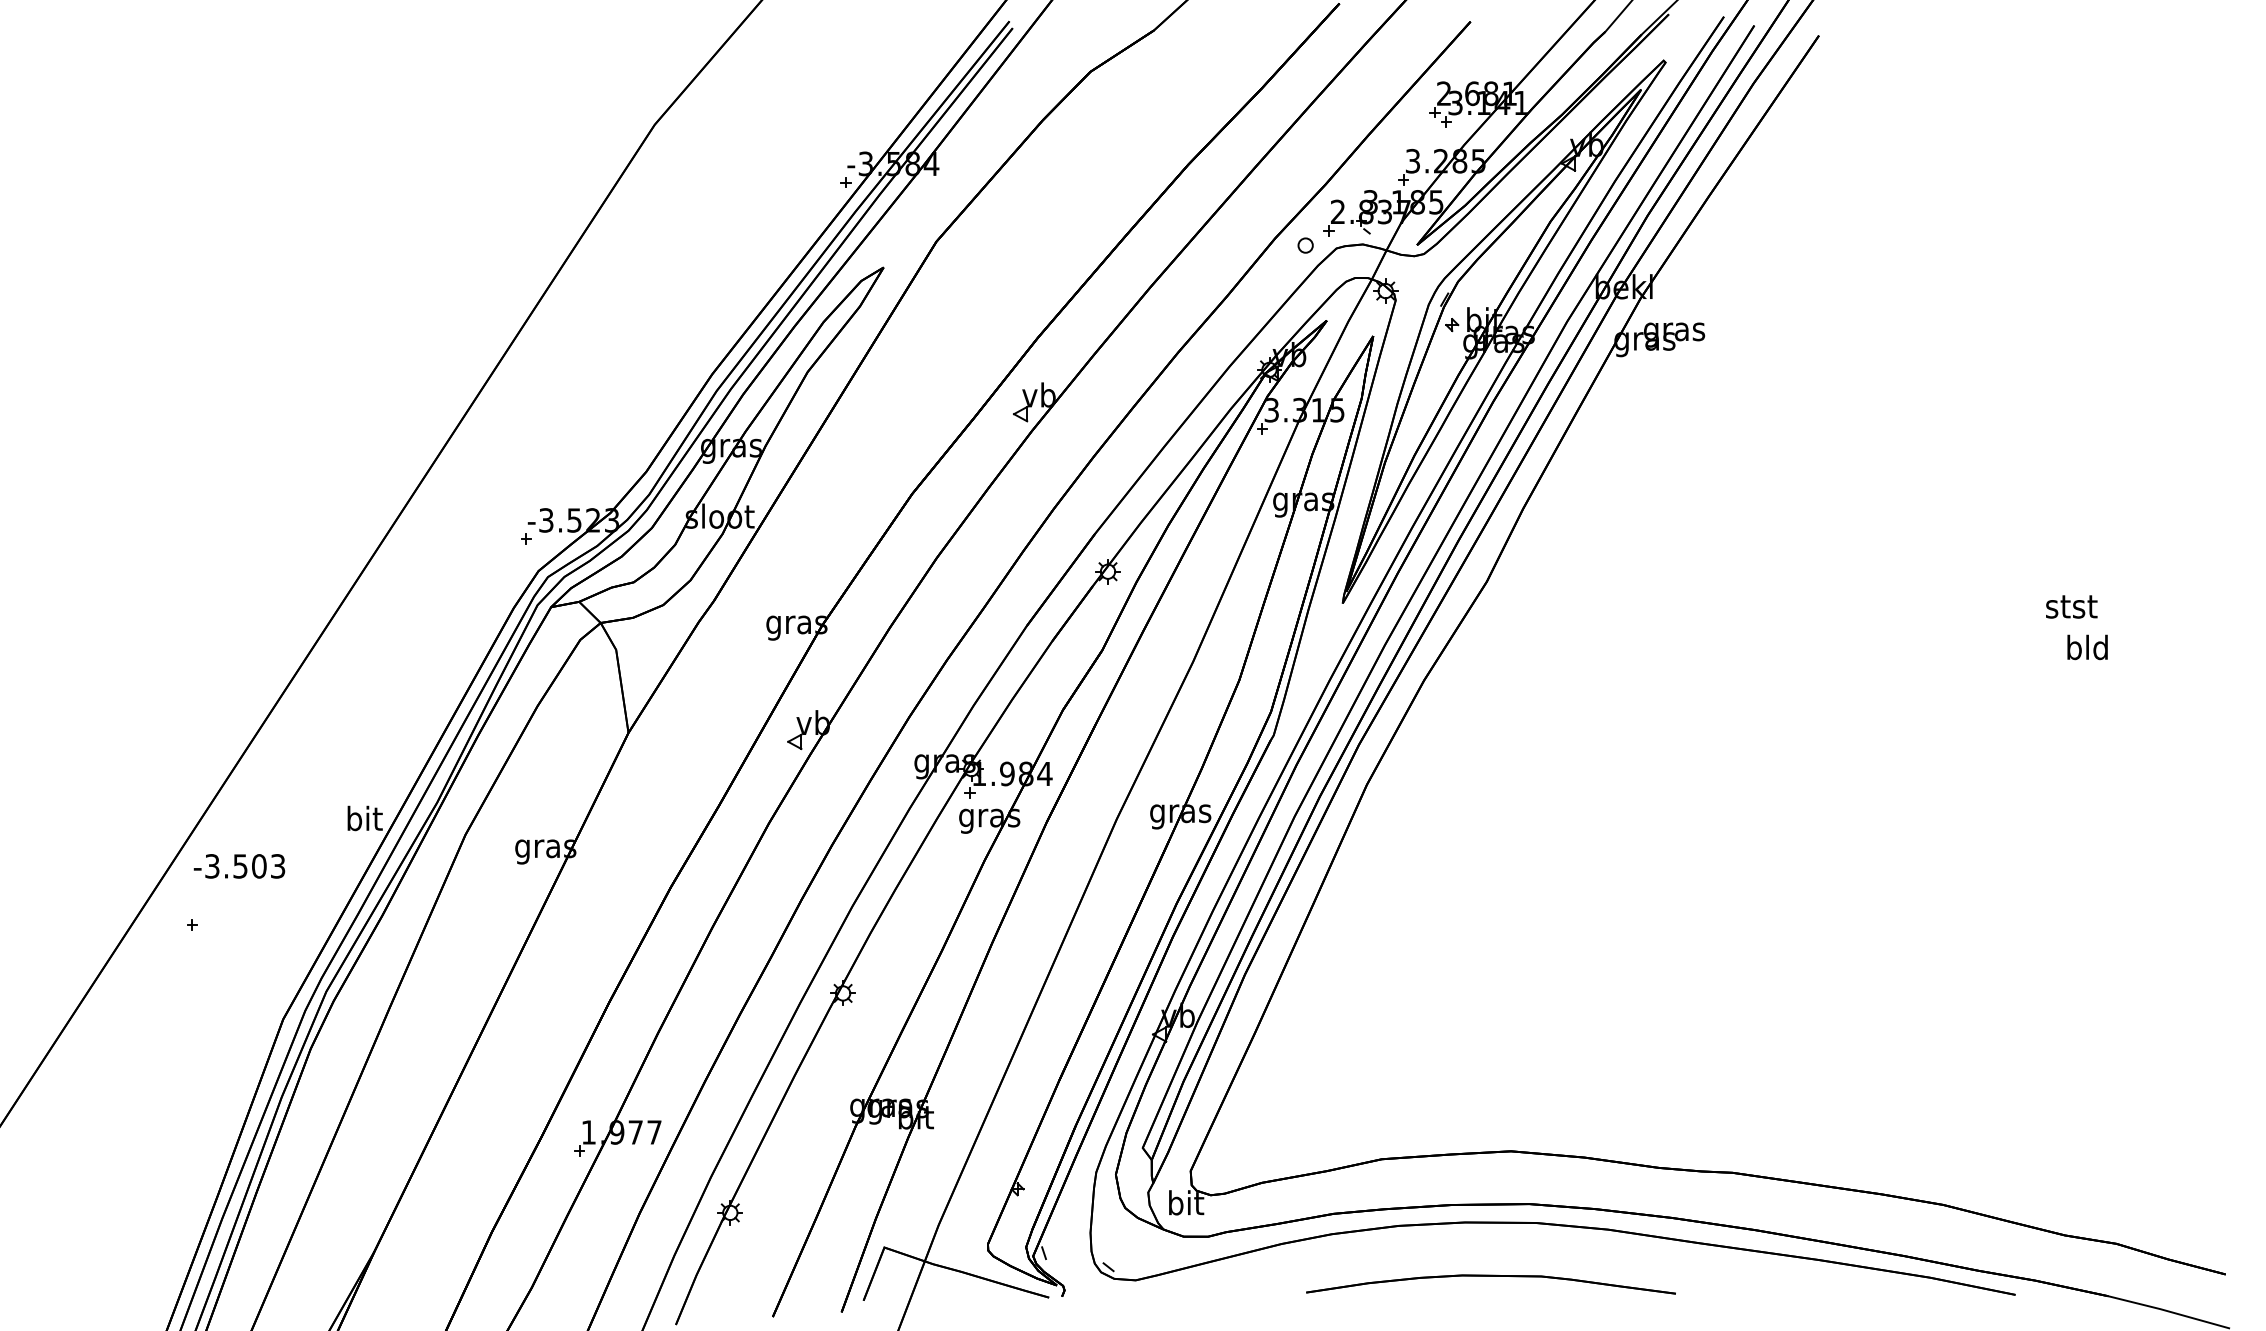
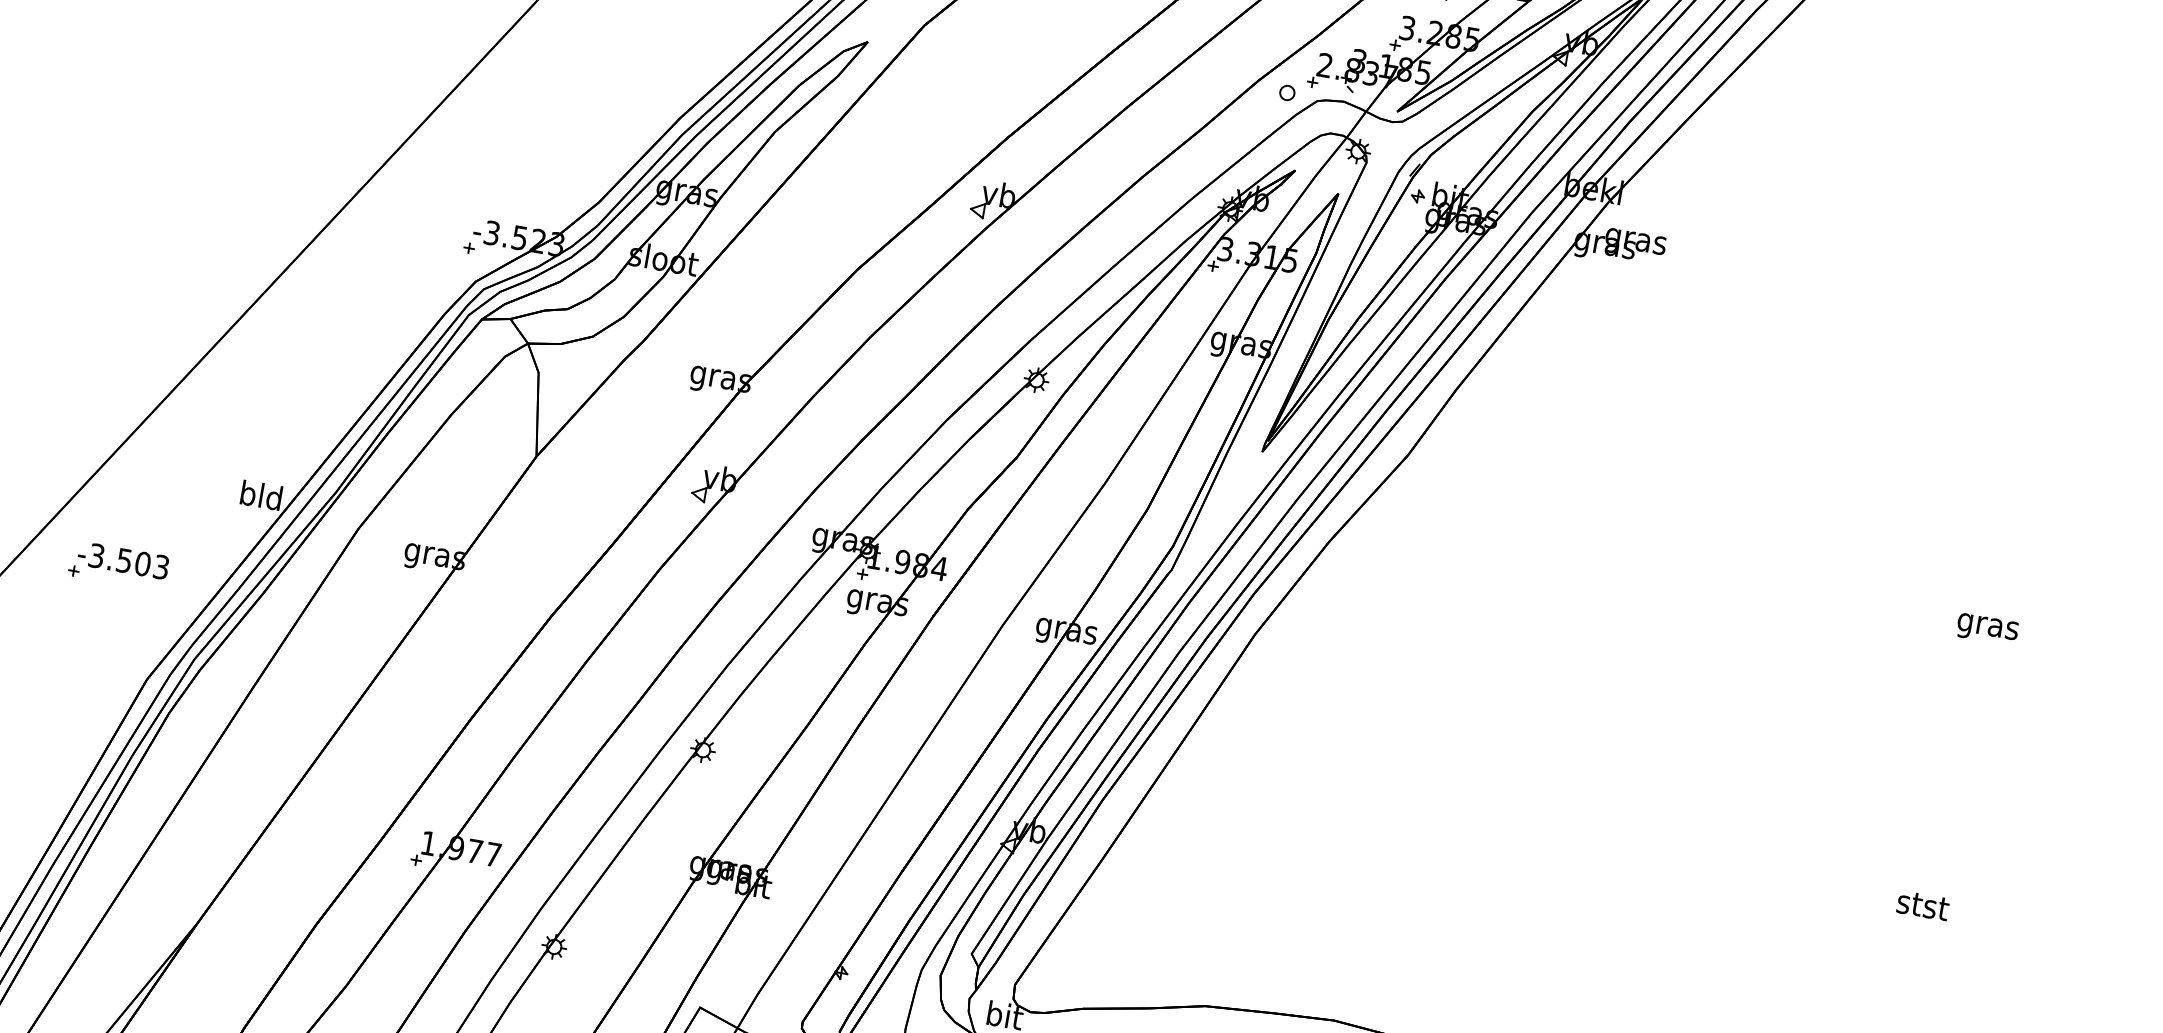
text: (2071, 606) -> (1922, 905), moved
text: (2087, 650) -> (1987, 626), bld -> gras
text: (364, 818) -> (261, 495), bit -> bld
text: (239, 866) -> (123, 560), moved

